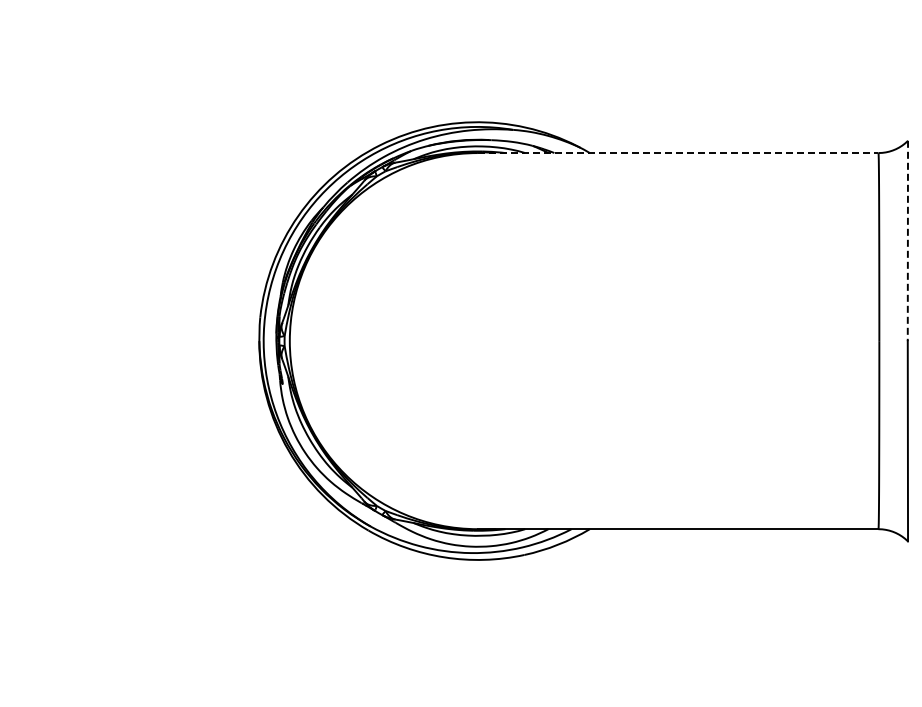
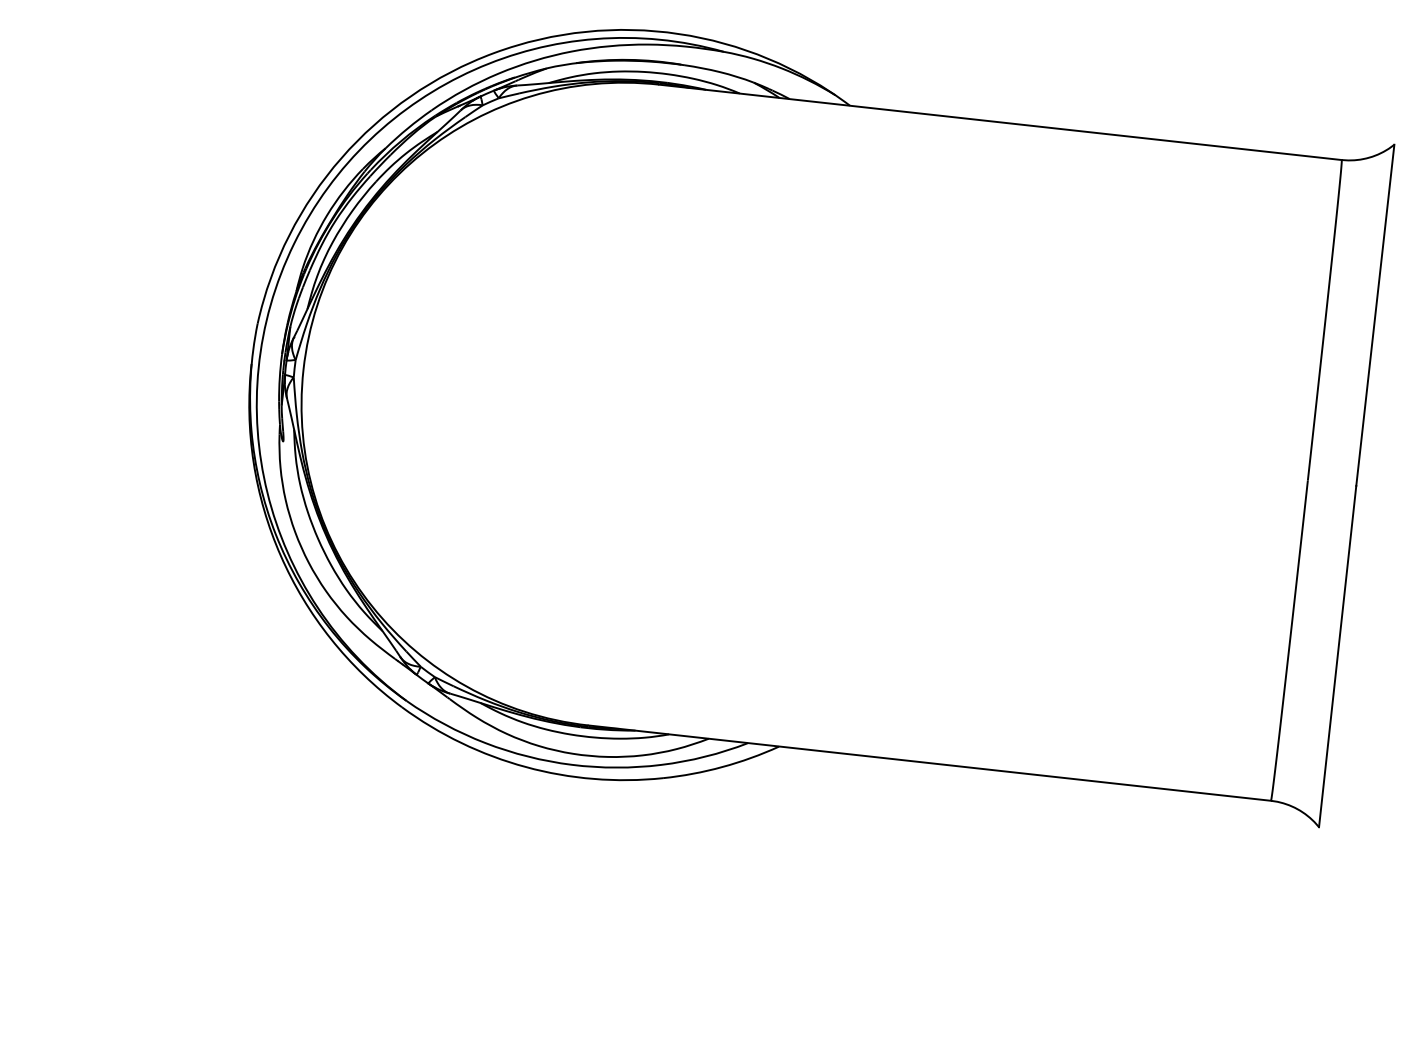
line: (678, 153) -> (1000, 123), dashed -> solid
line: (907, 241) -> (1374, 316), dashed -> solid

